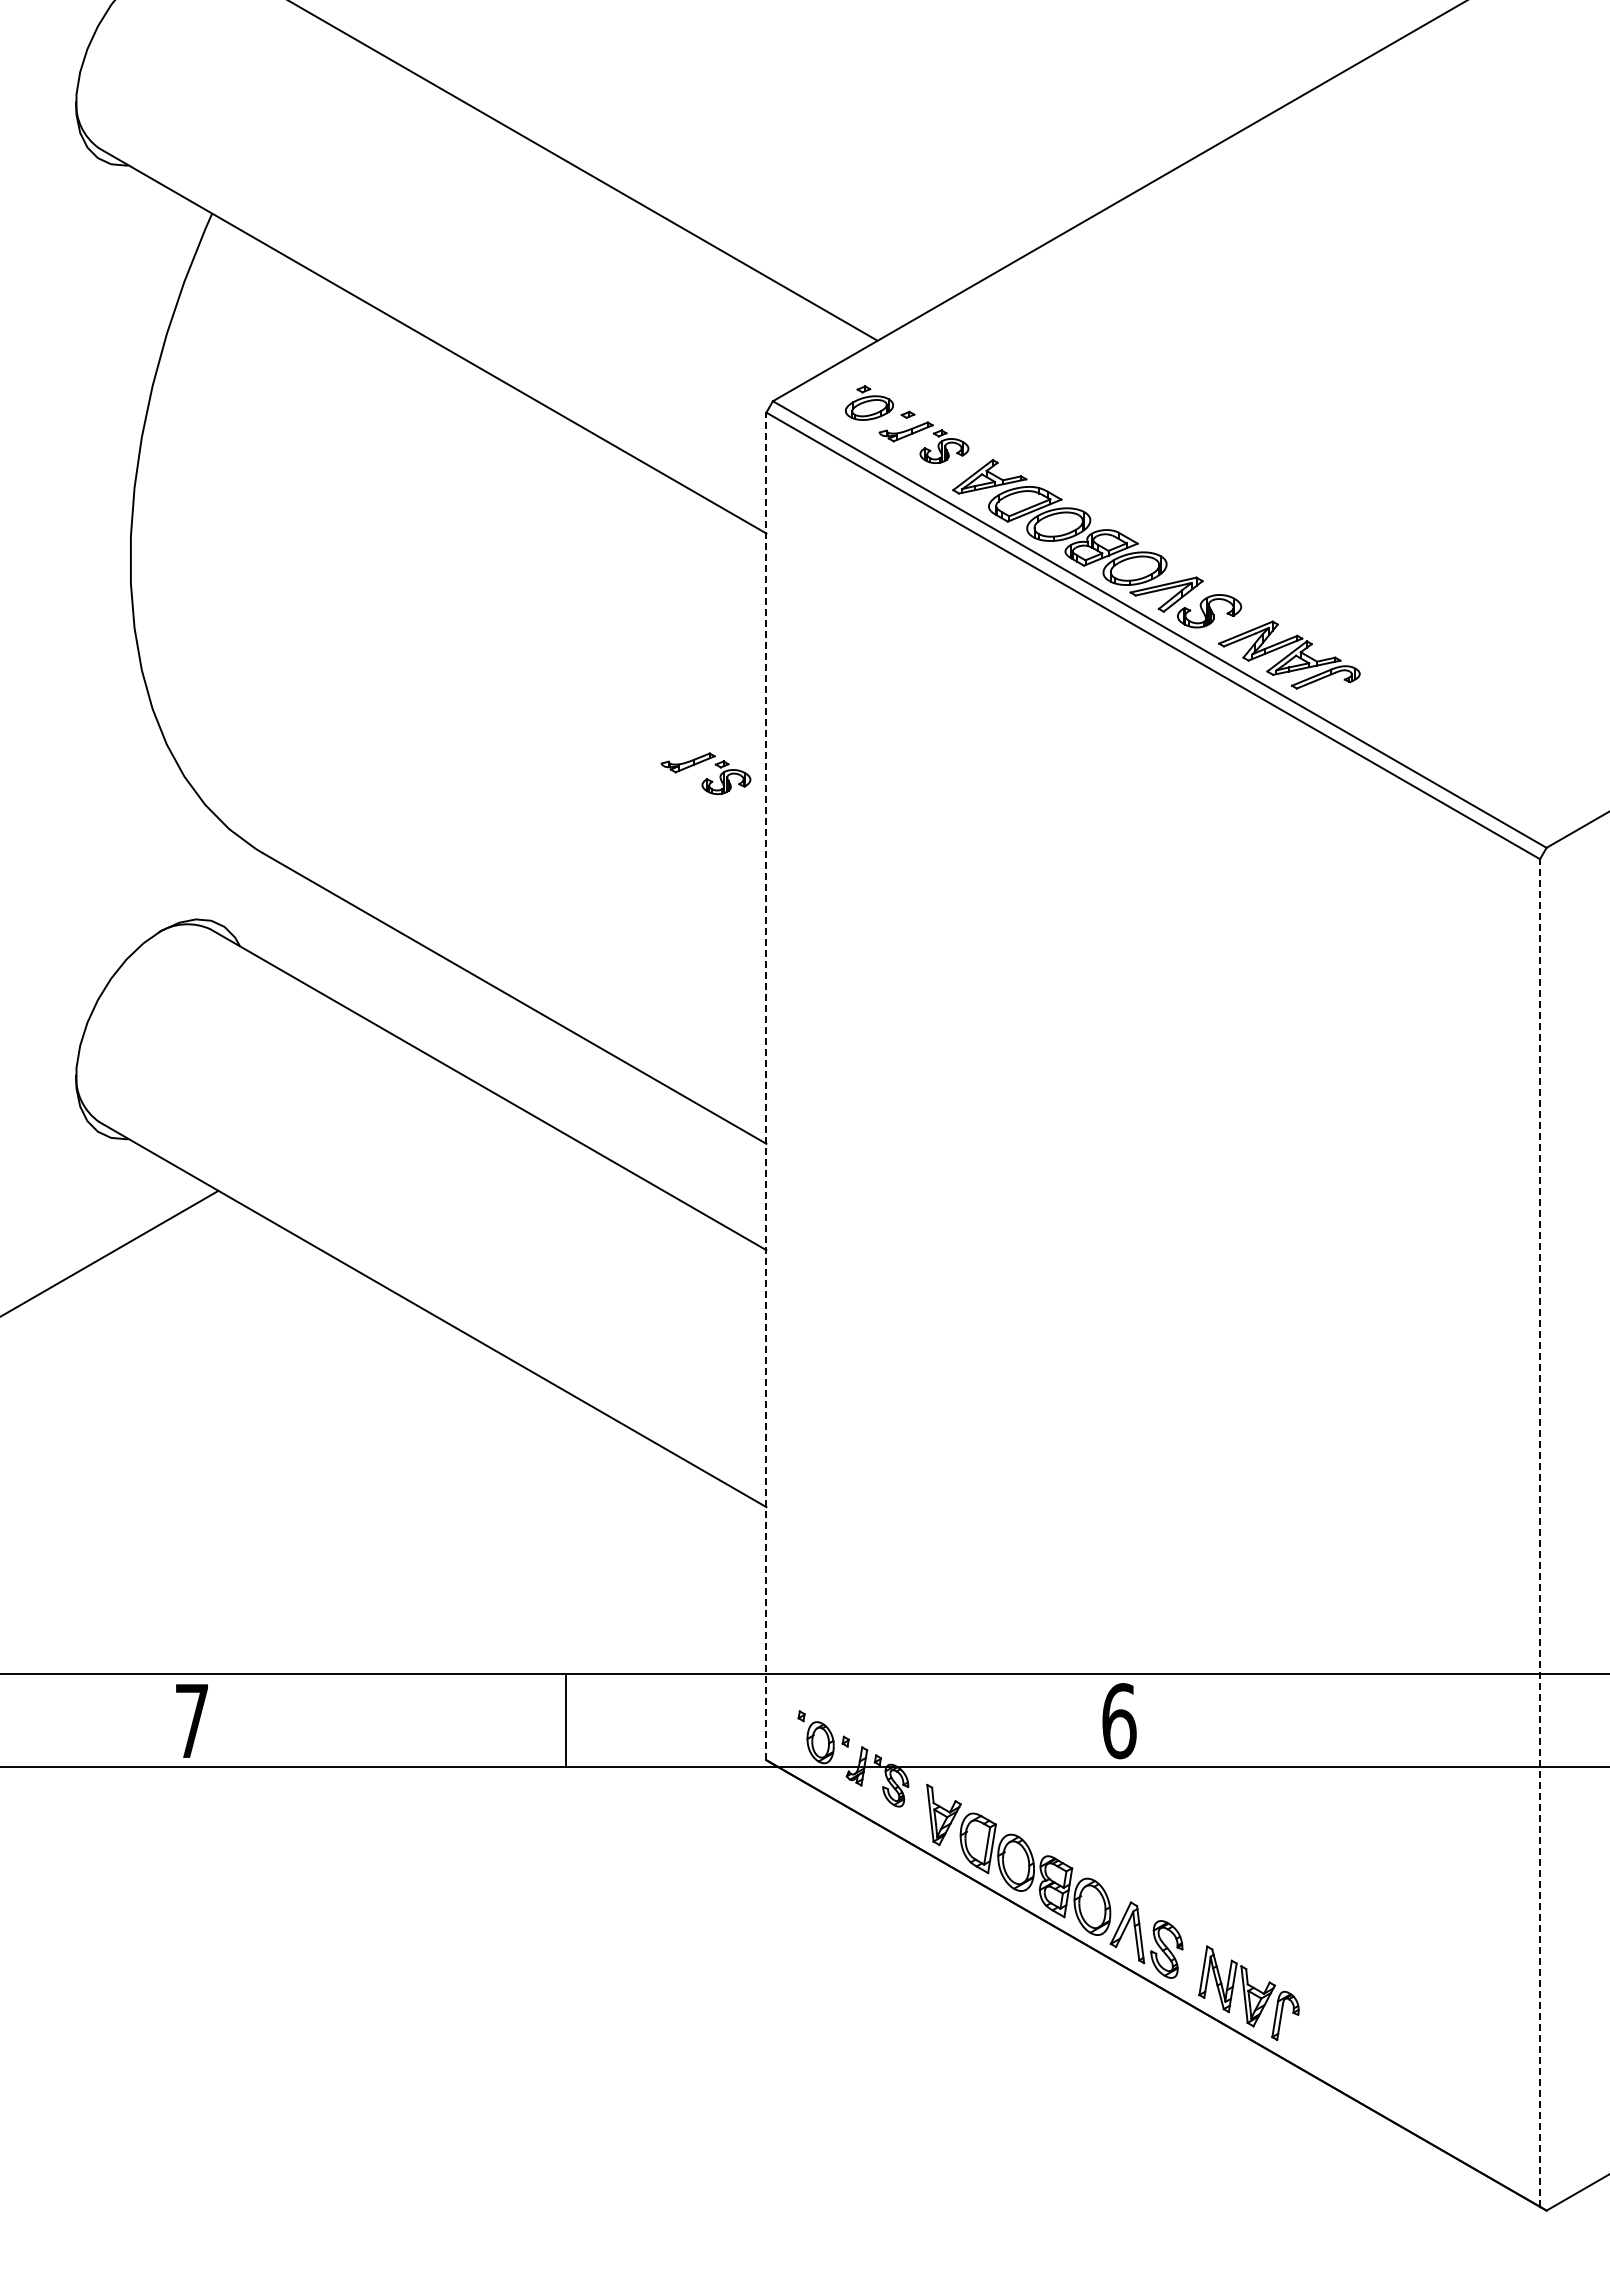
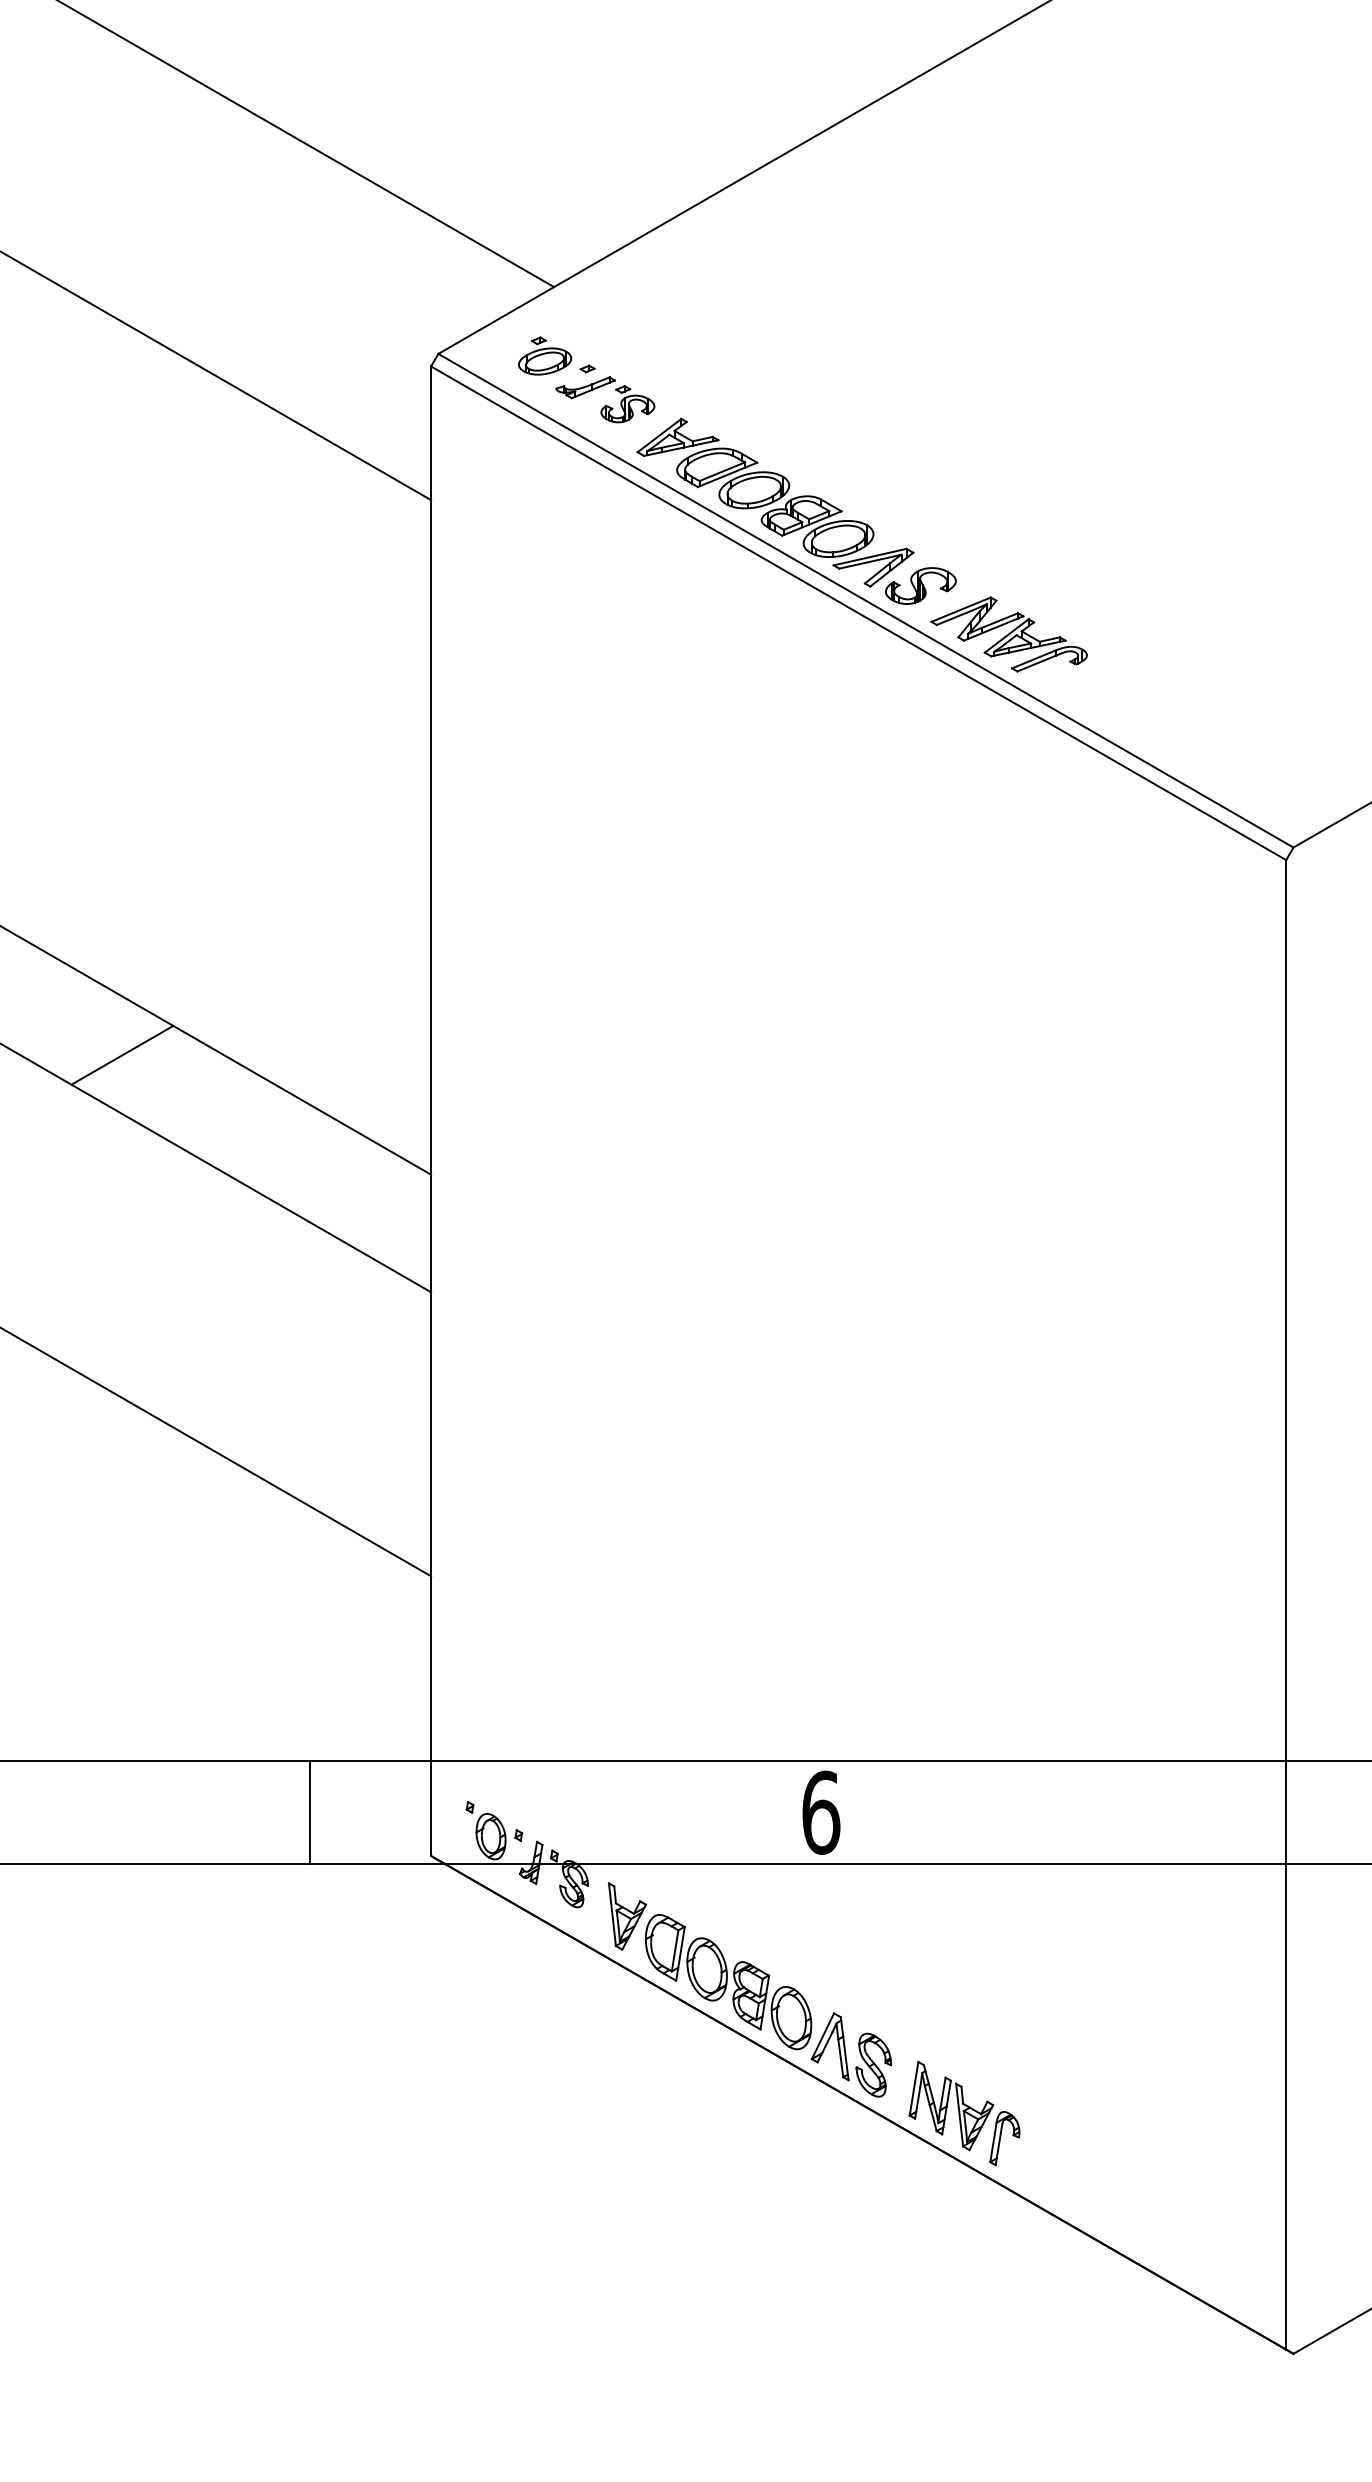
part: (705, 773) -> (363, 765), removed
line: (487, 1035) -> (122, 1054), added
line: (766, 1086) -> (431, 1111), dashed -> solid
line: (1540, 1533) -> (1286, 1605), dashed -> solid
line: (565, 1720) -> (309, 1812), moved

